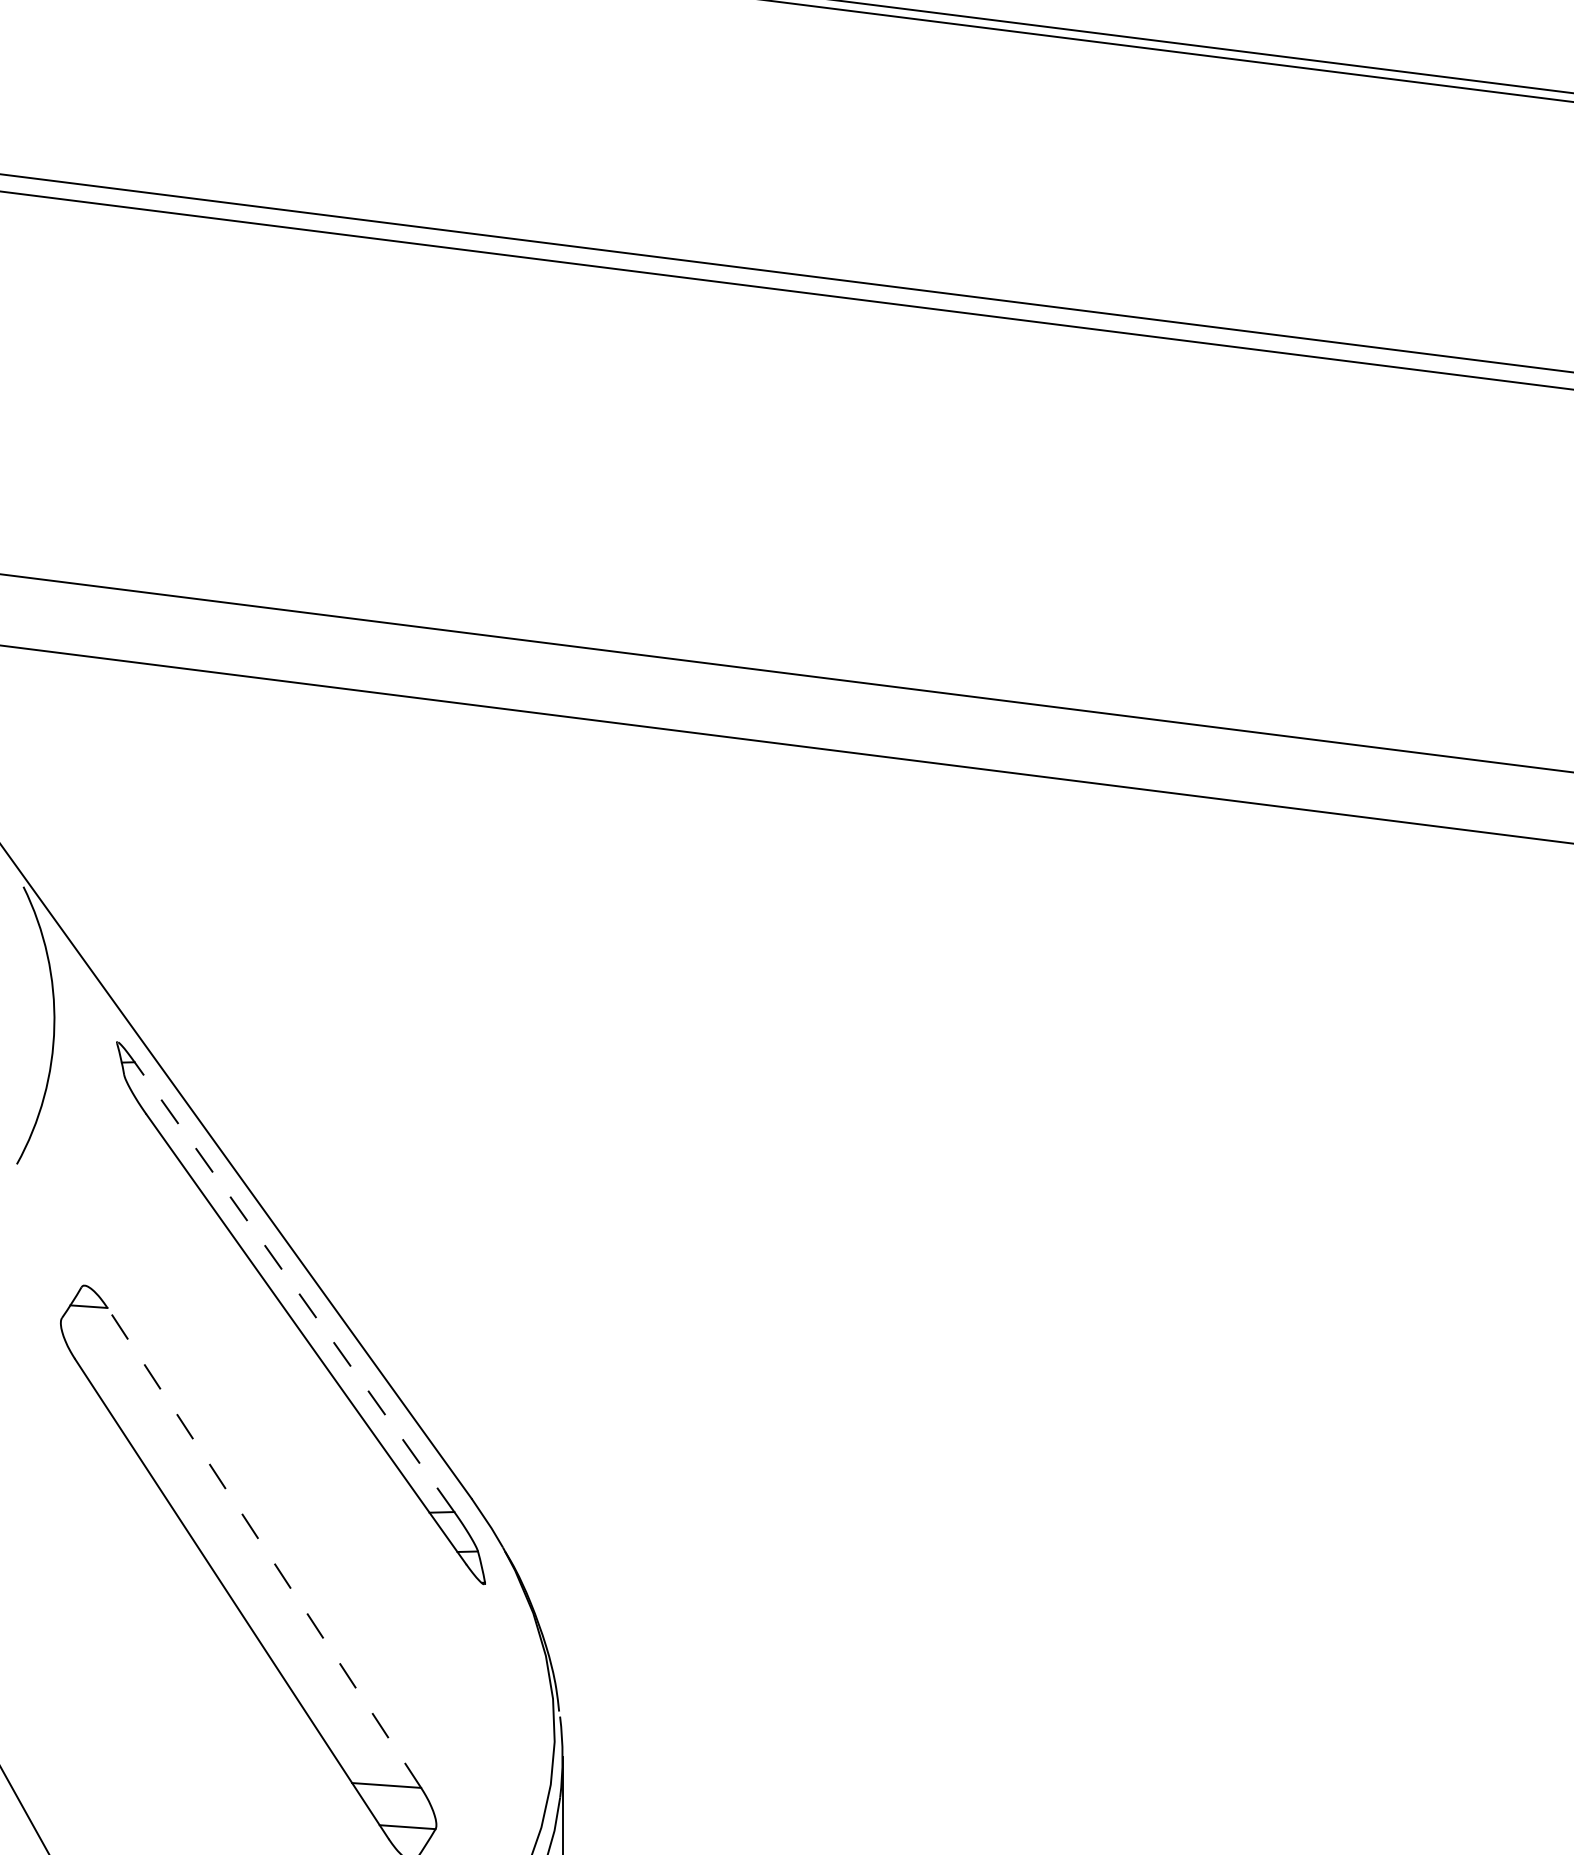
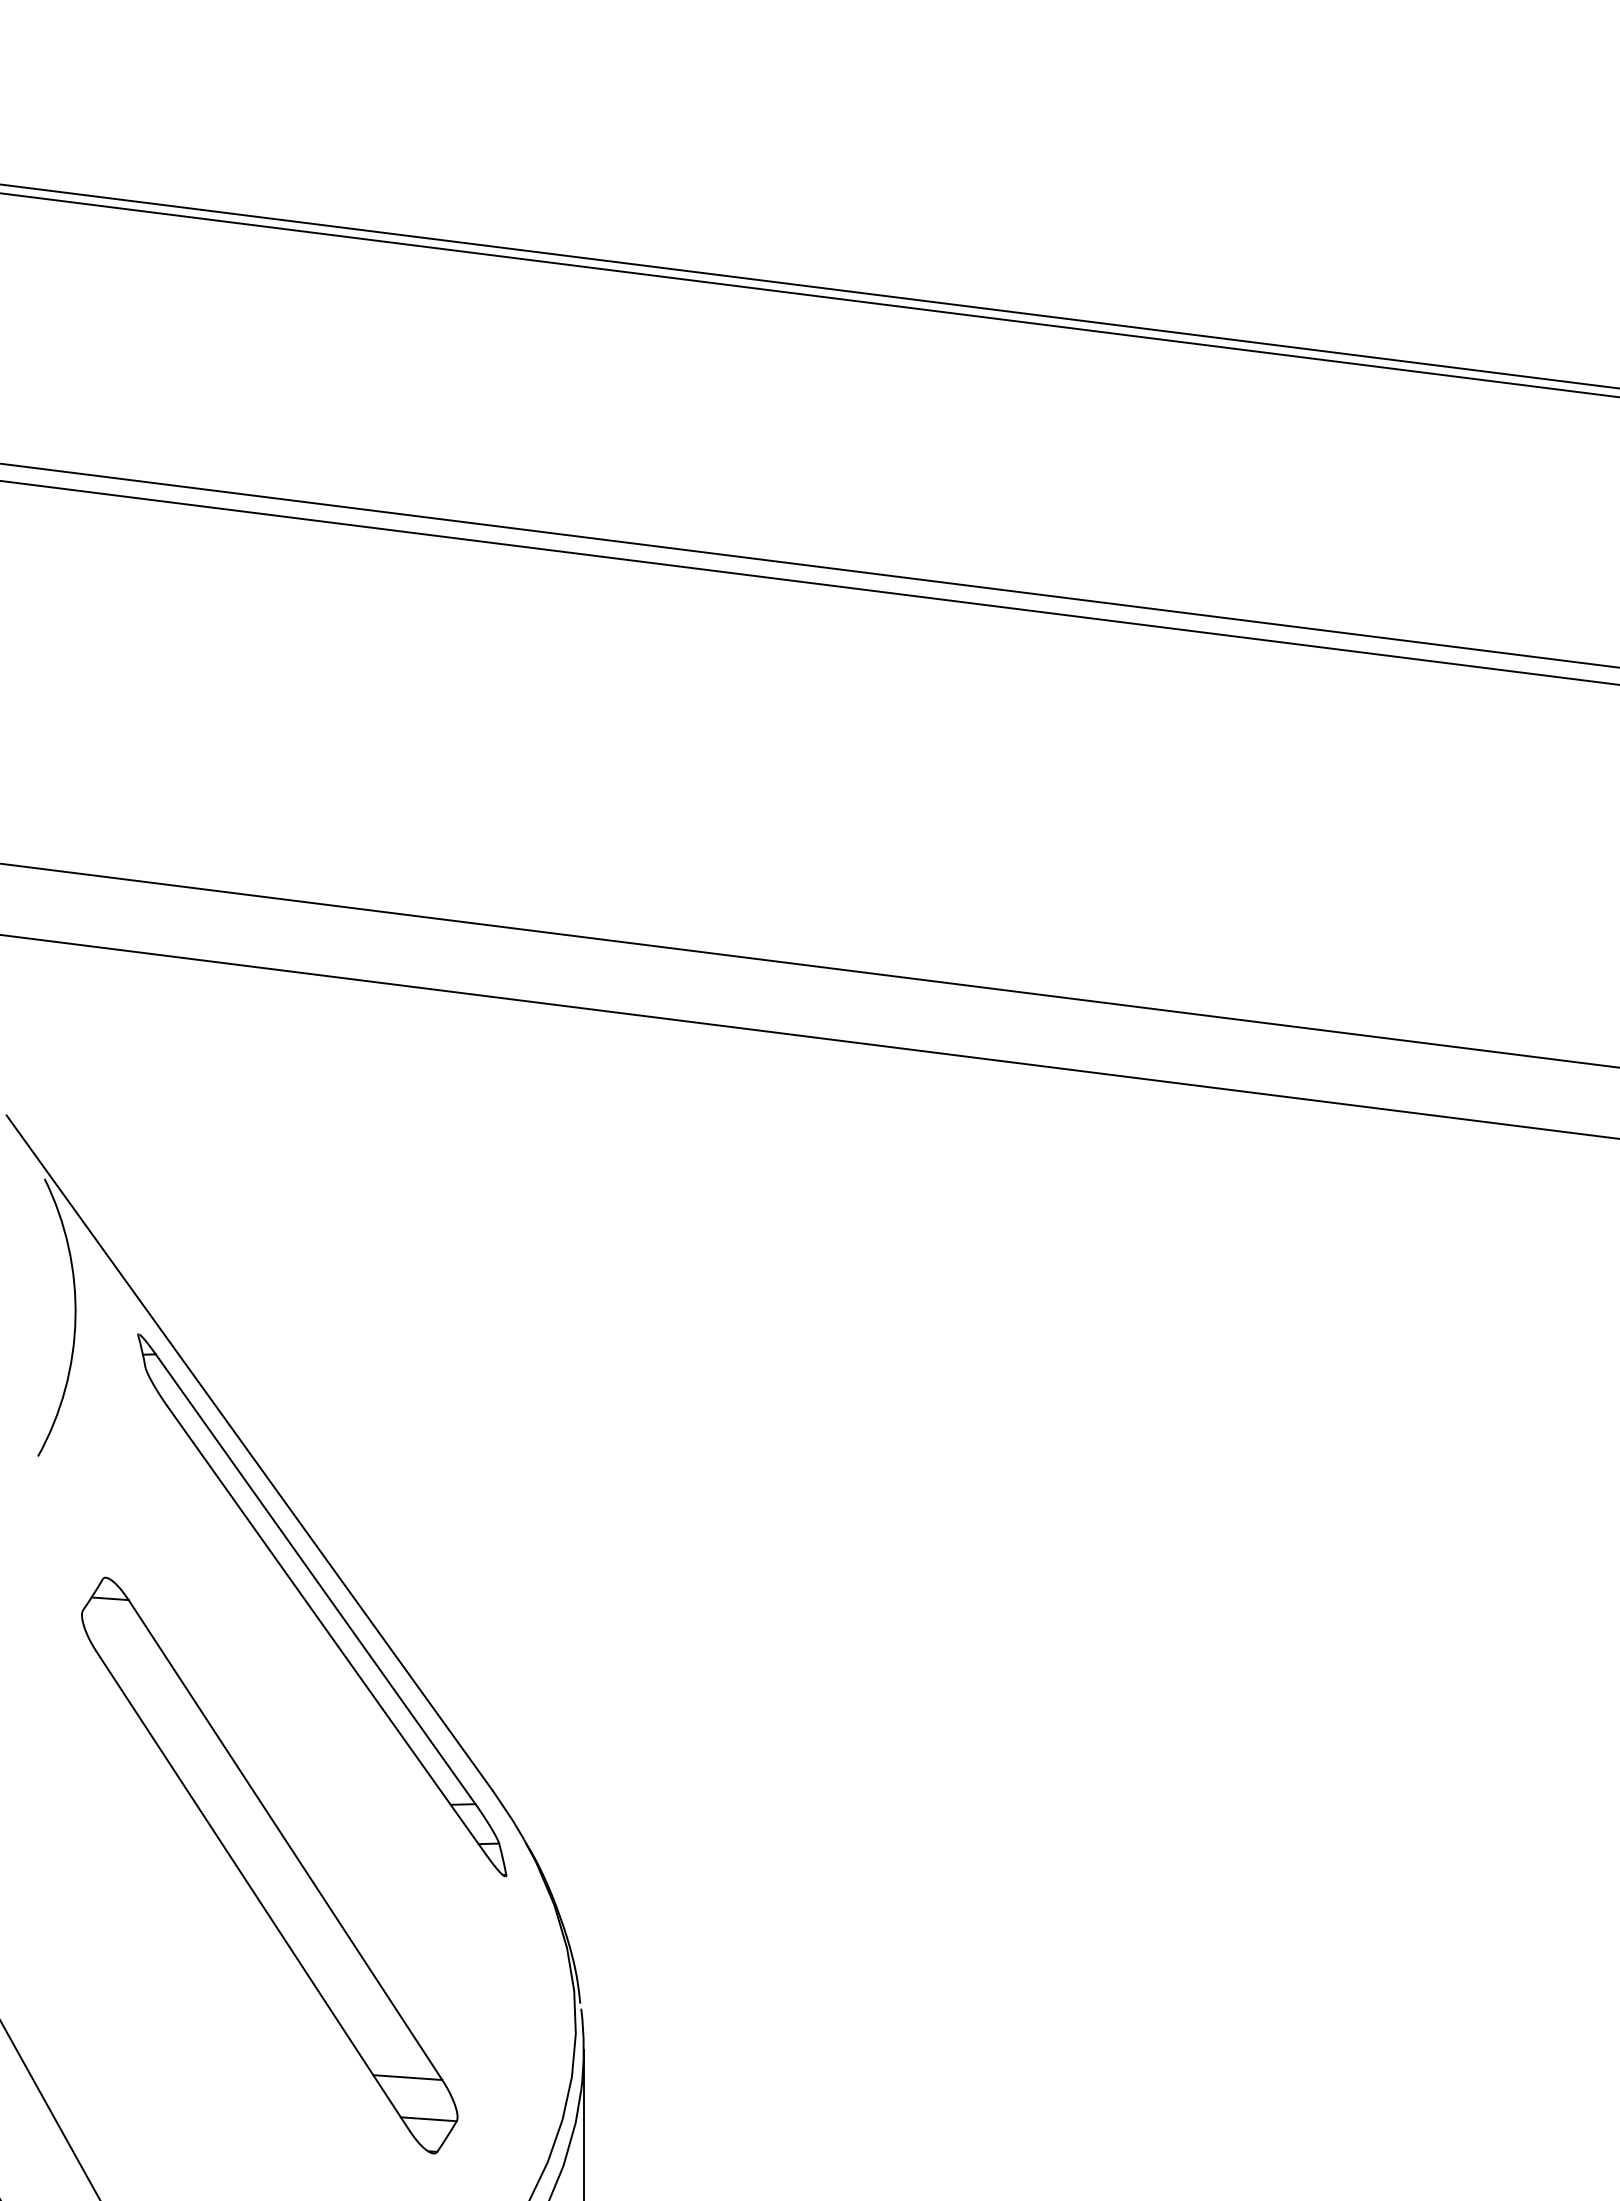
line: (294, 1287) -> (315, 1579), dashed -> solid
line: (264, 1548) -> (285, 1840), dashed -> solid

